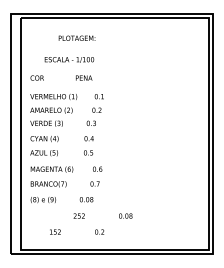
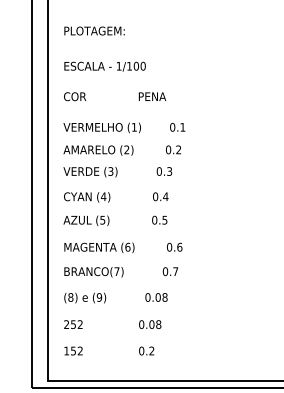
text: (76, 37) -> (93, 29), moved
text: (69, 59) -> (105, 66), moved
text: (102, 215) -> (111, 323), moved
text: (77, 231) -> (110, 350), moved

